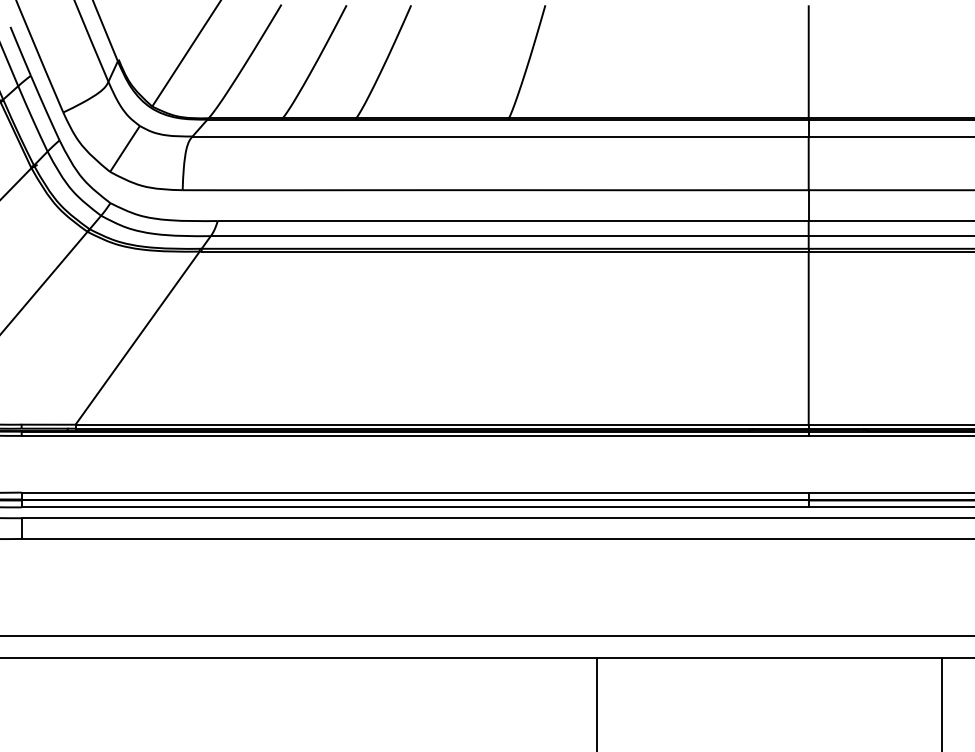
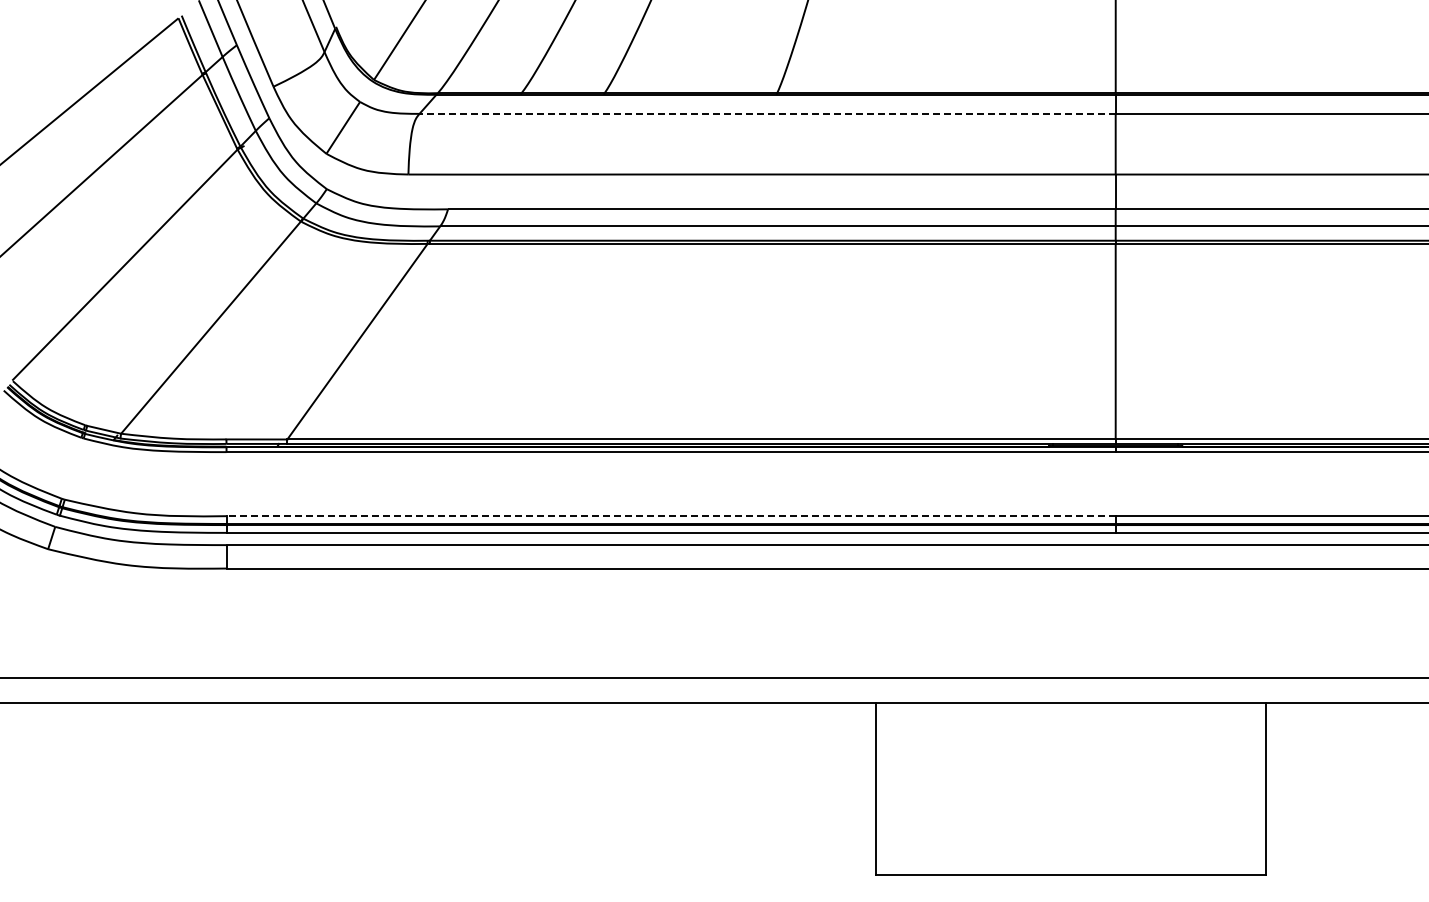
line: (499, 136) -> (766, 113), solid -> dashed
line: (415, 492) -> (671, 516), solid -> dashed

